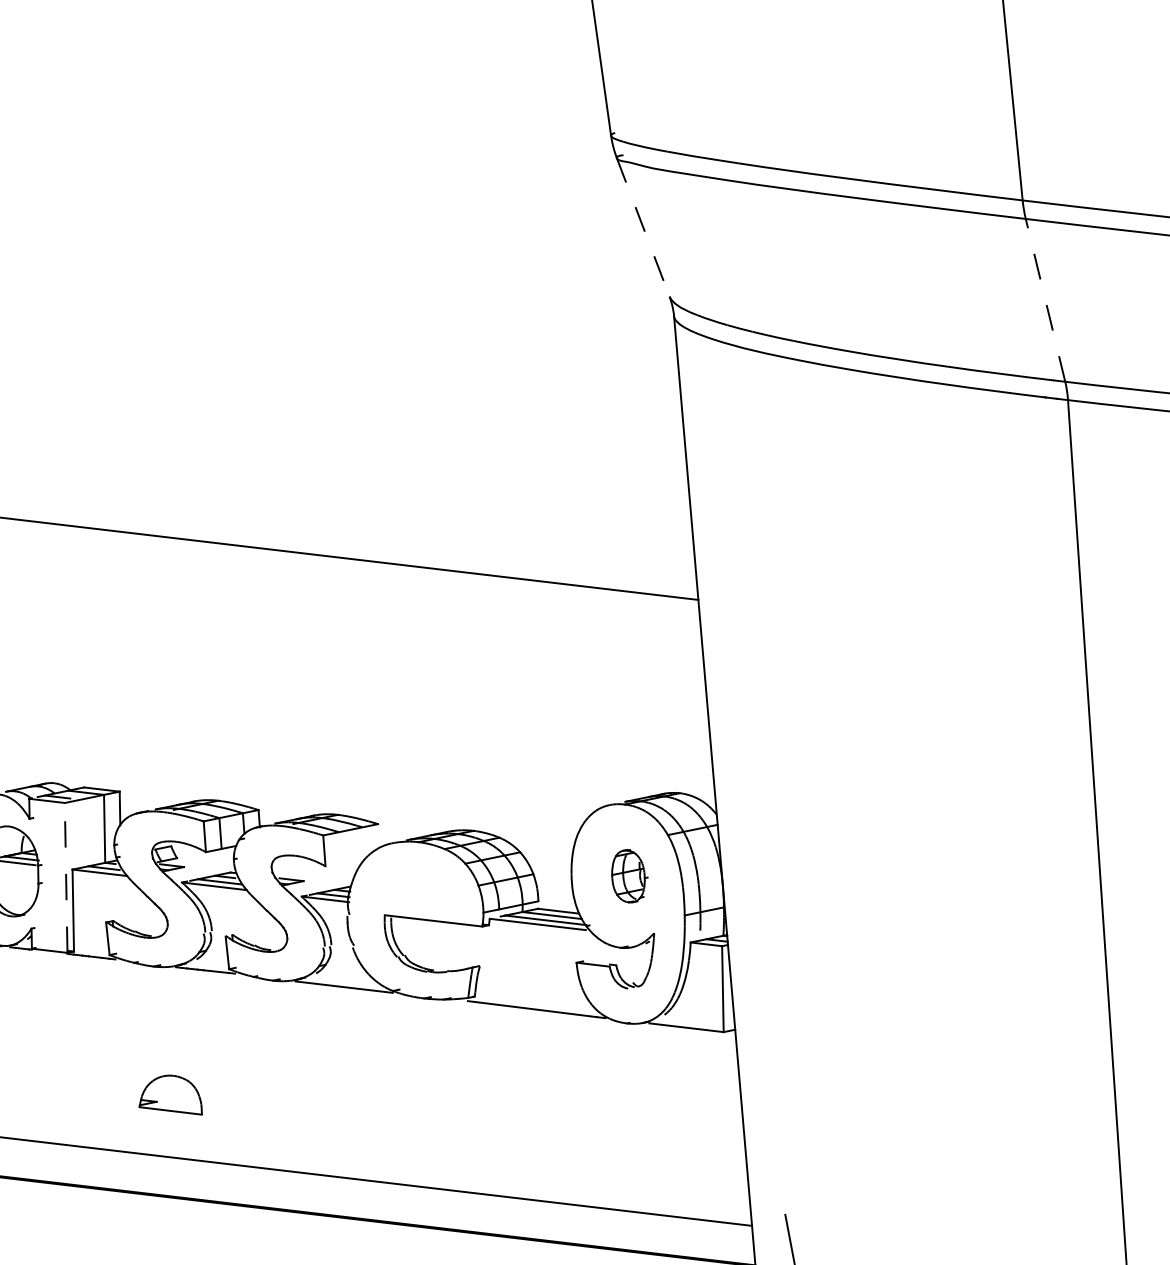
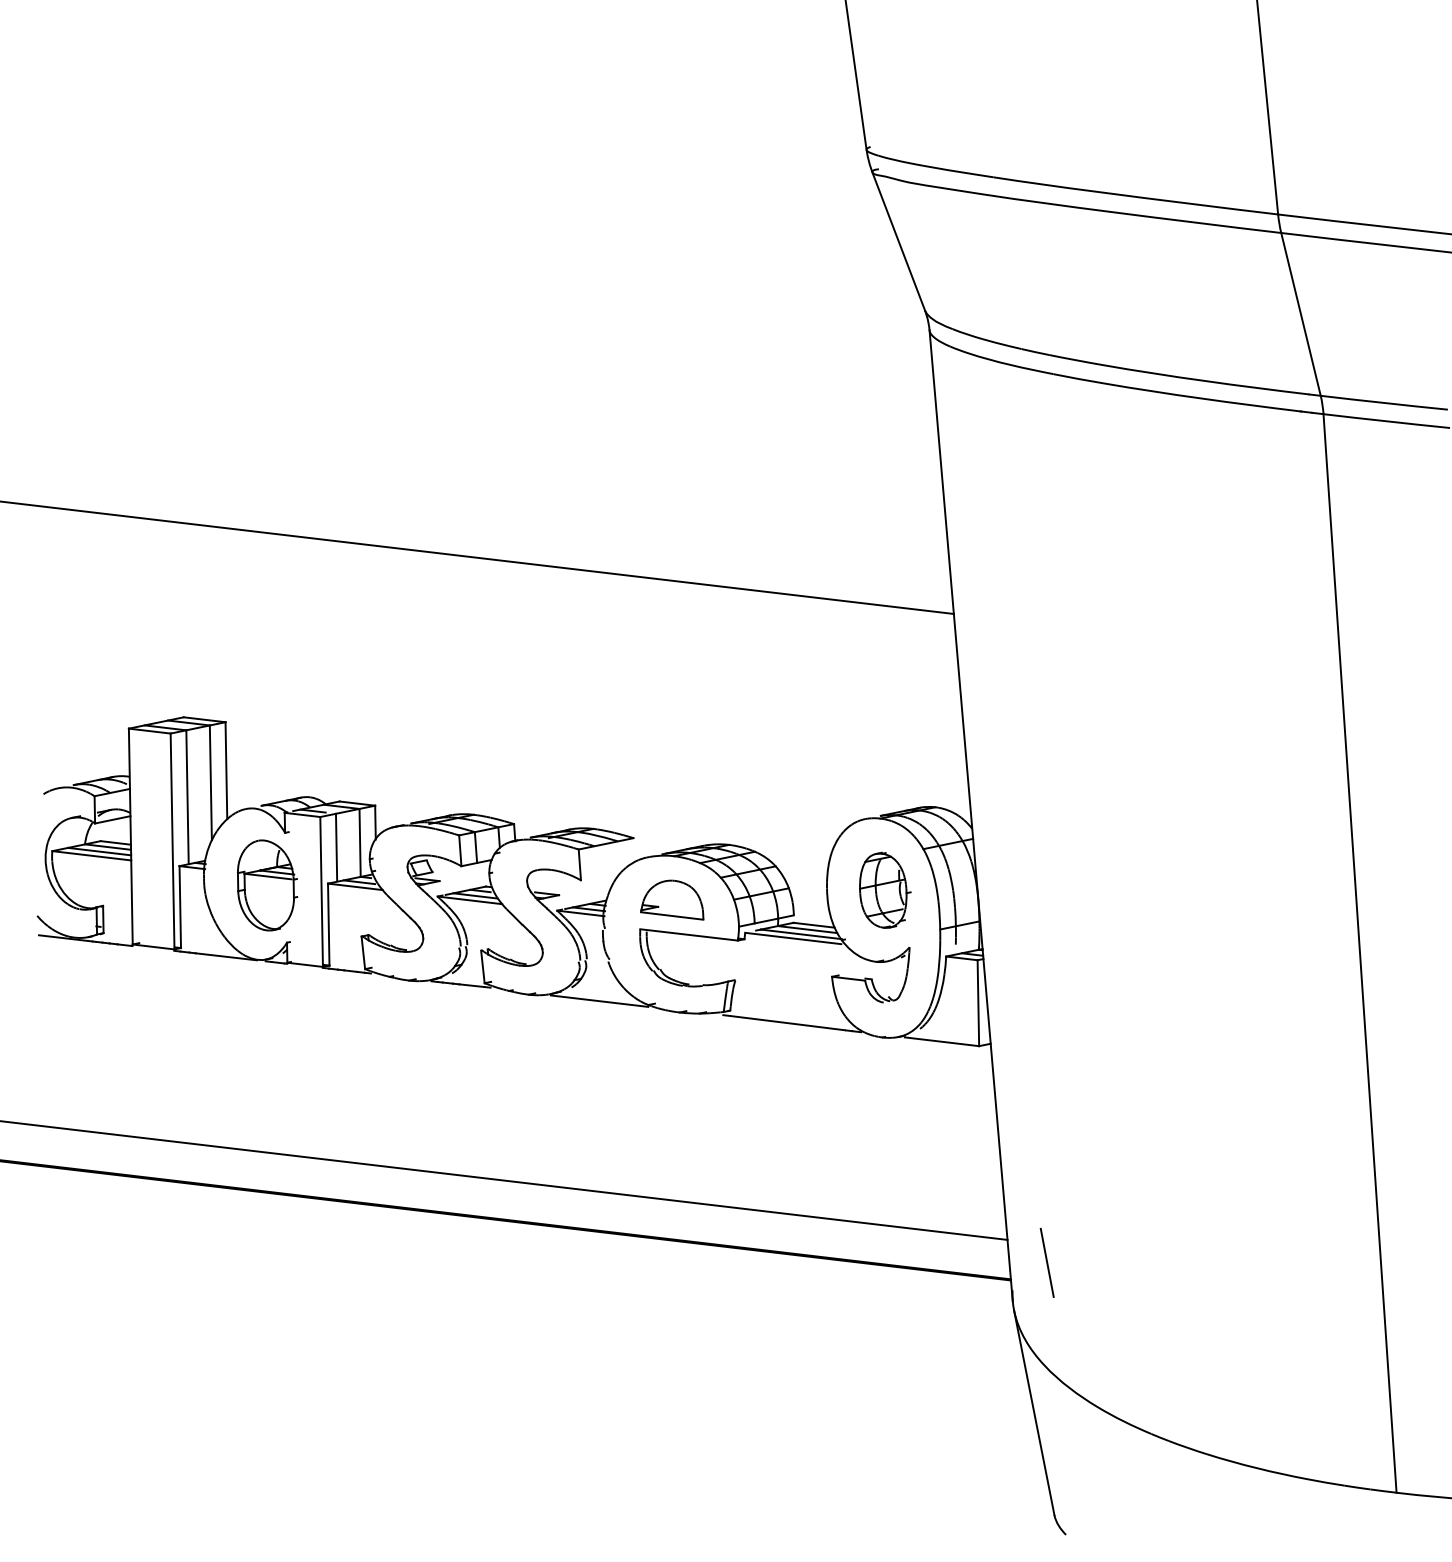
line: (643, 227) -> (898, 241), dashed -> solid
line: (1045, 300) -> (1300, 314), dashed -> solid
line: (81, 832) -> (336, 846), added
part: (630, 875) -> (885, 889), size x1.43
line: (66, 877) -> (321, 891), dashed -> solid
part: (171, 1094) -> (672, 899), moved

